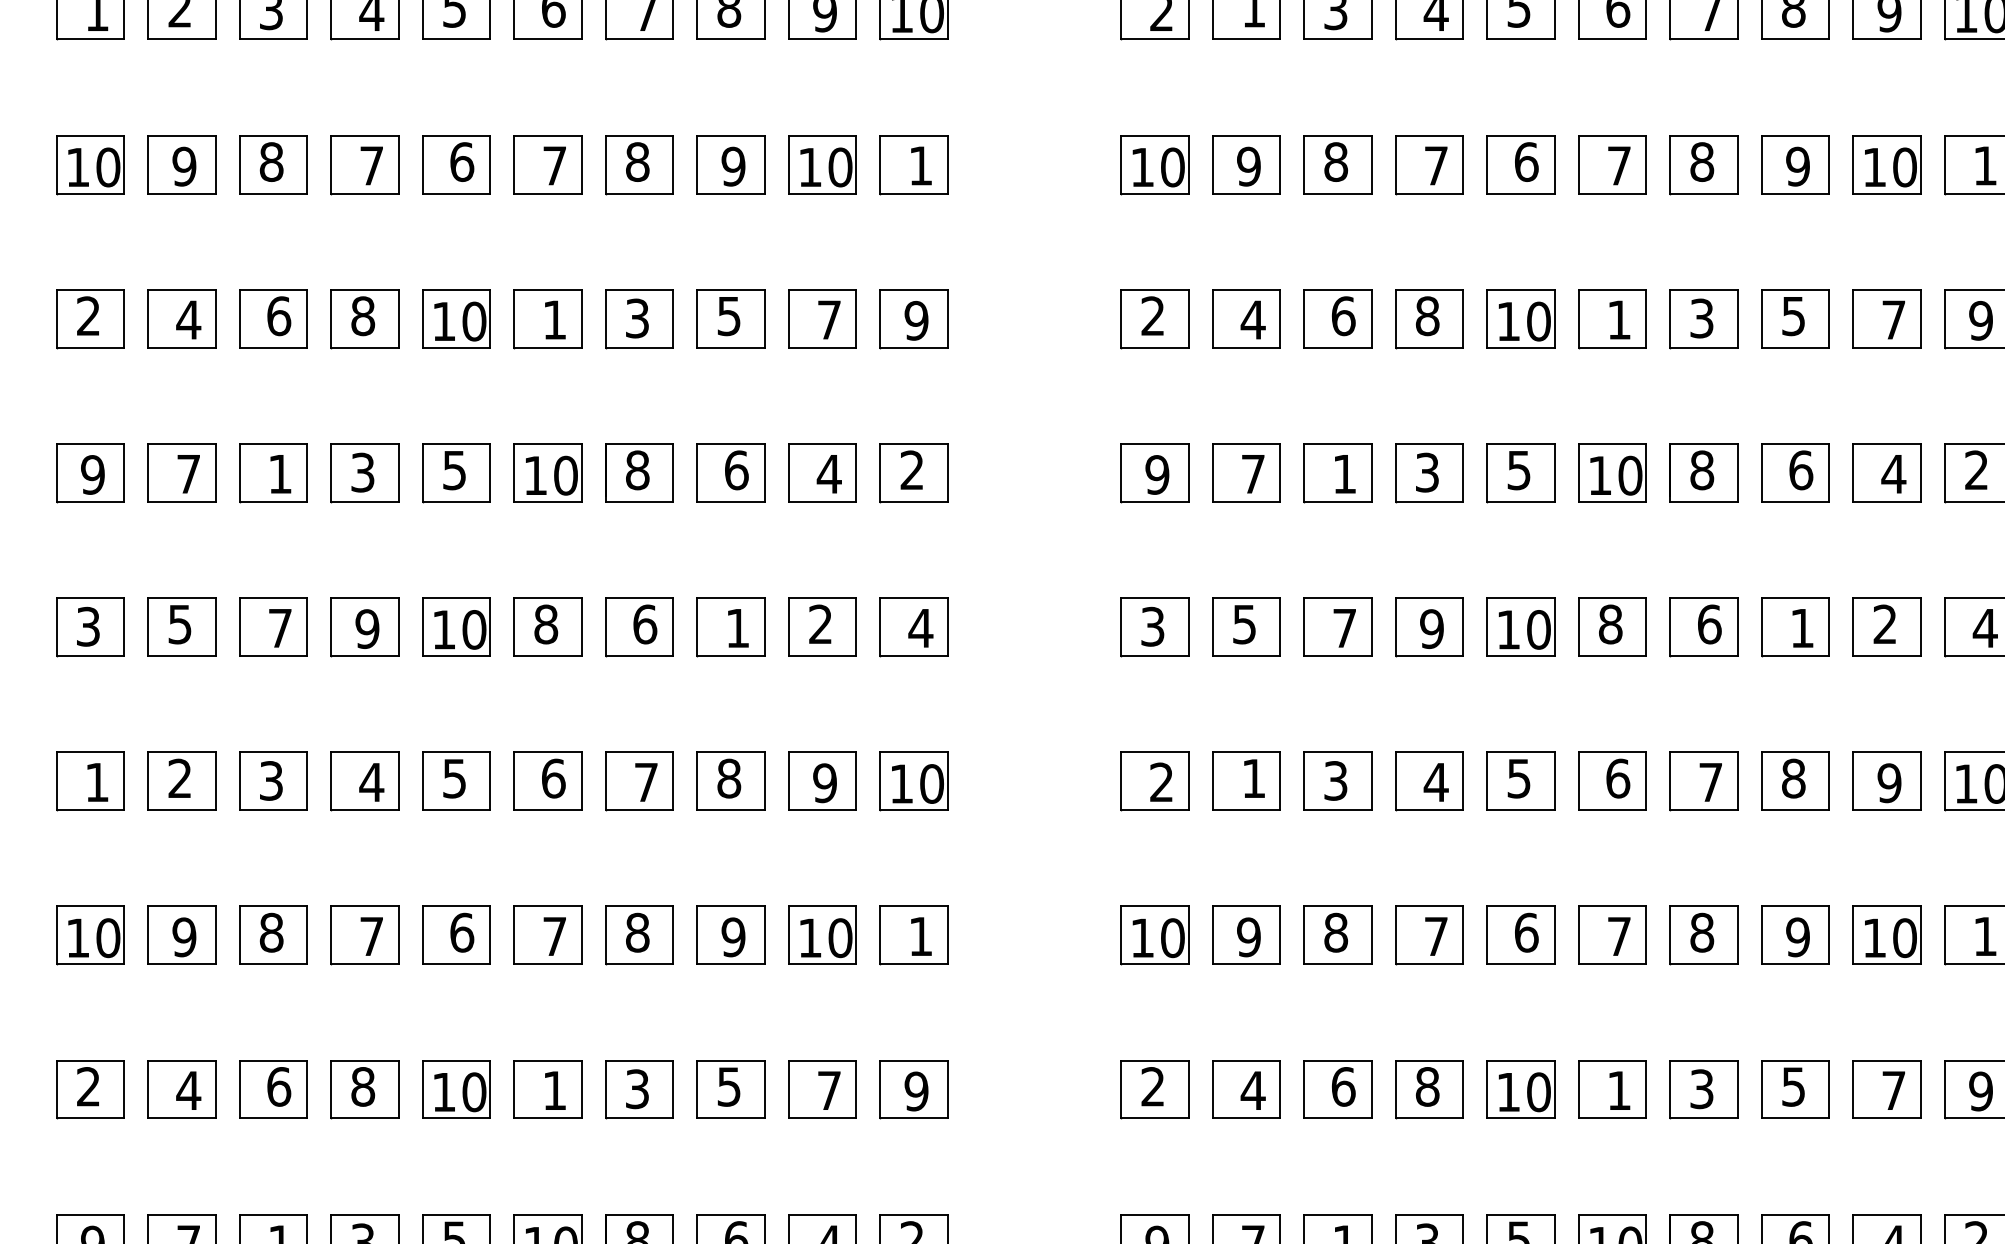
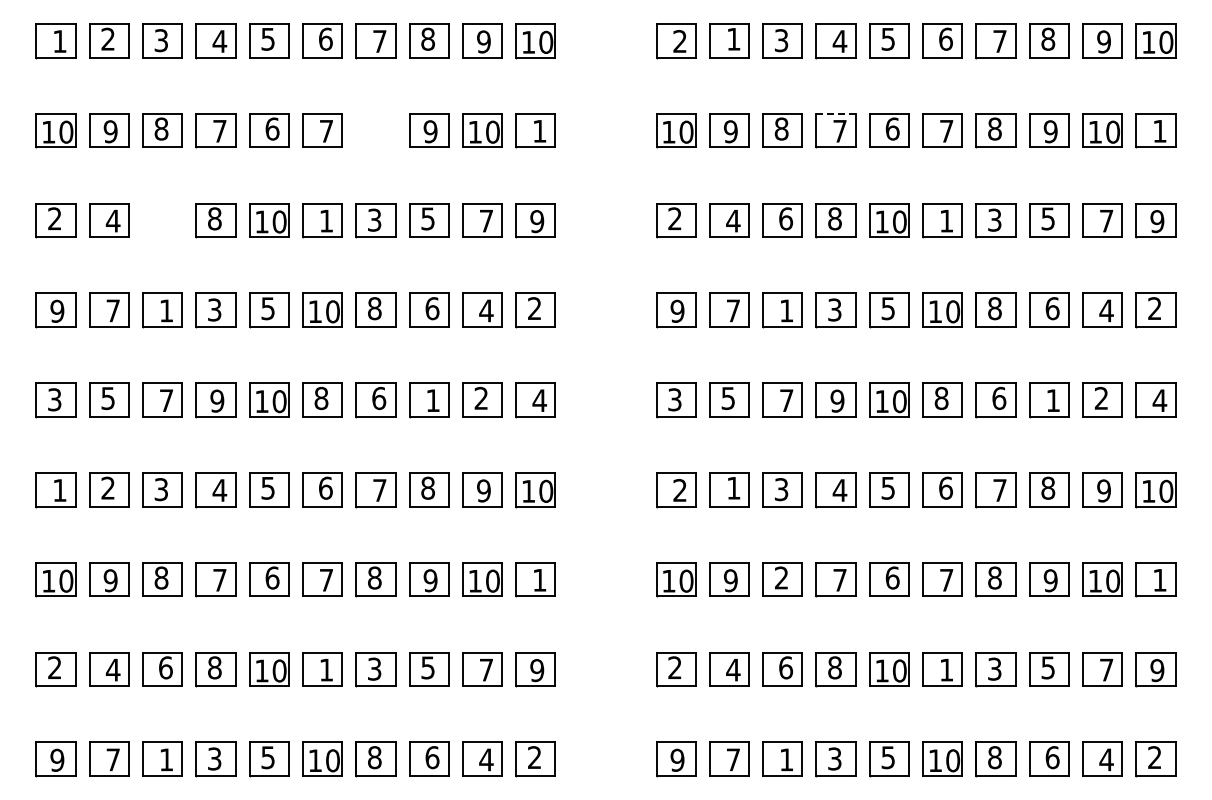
line: (1430, 135) -> (836, 113), solid -> dashed
part: (638, 164) -> (375, 130), removed
part: (273, 319) -> (162, 220), removed
text: (1335, 931) -> (781, 577), 8 -> 2

